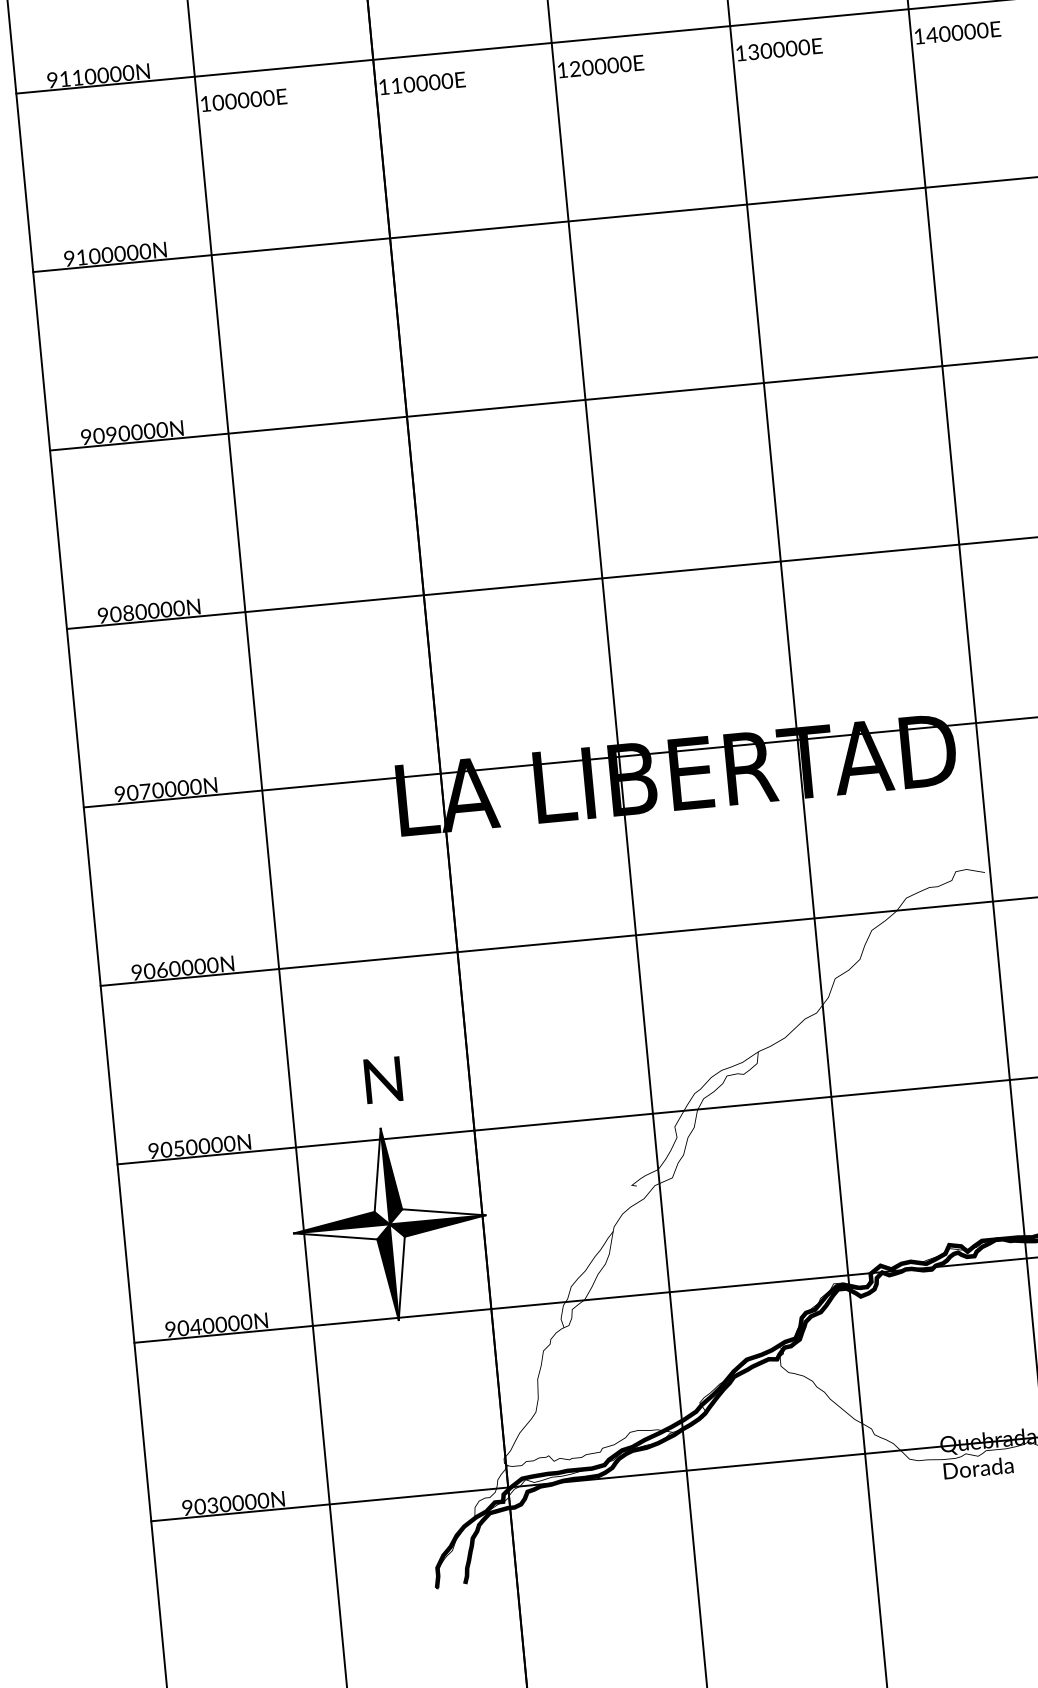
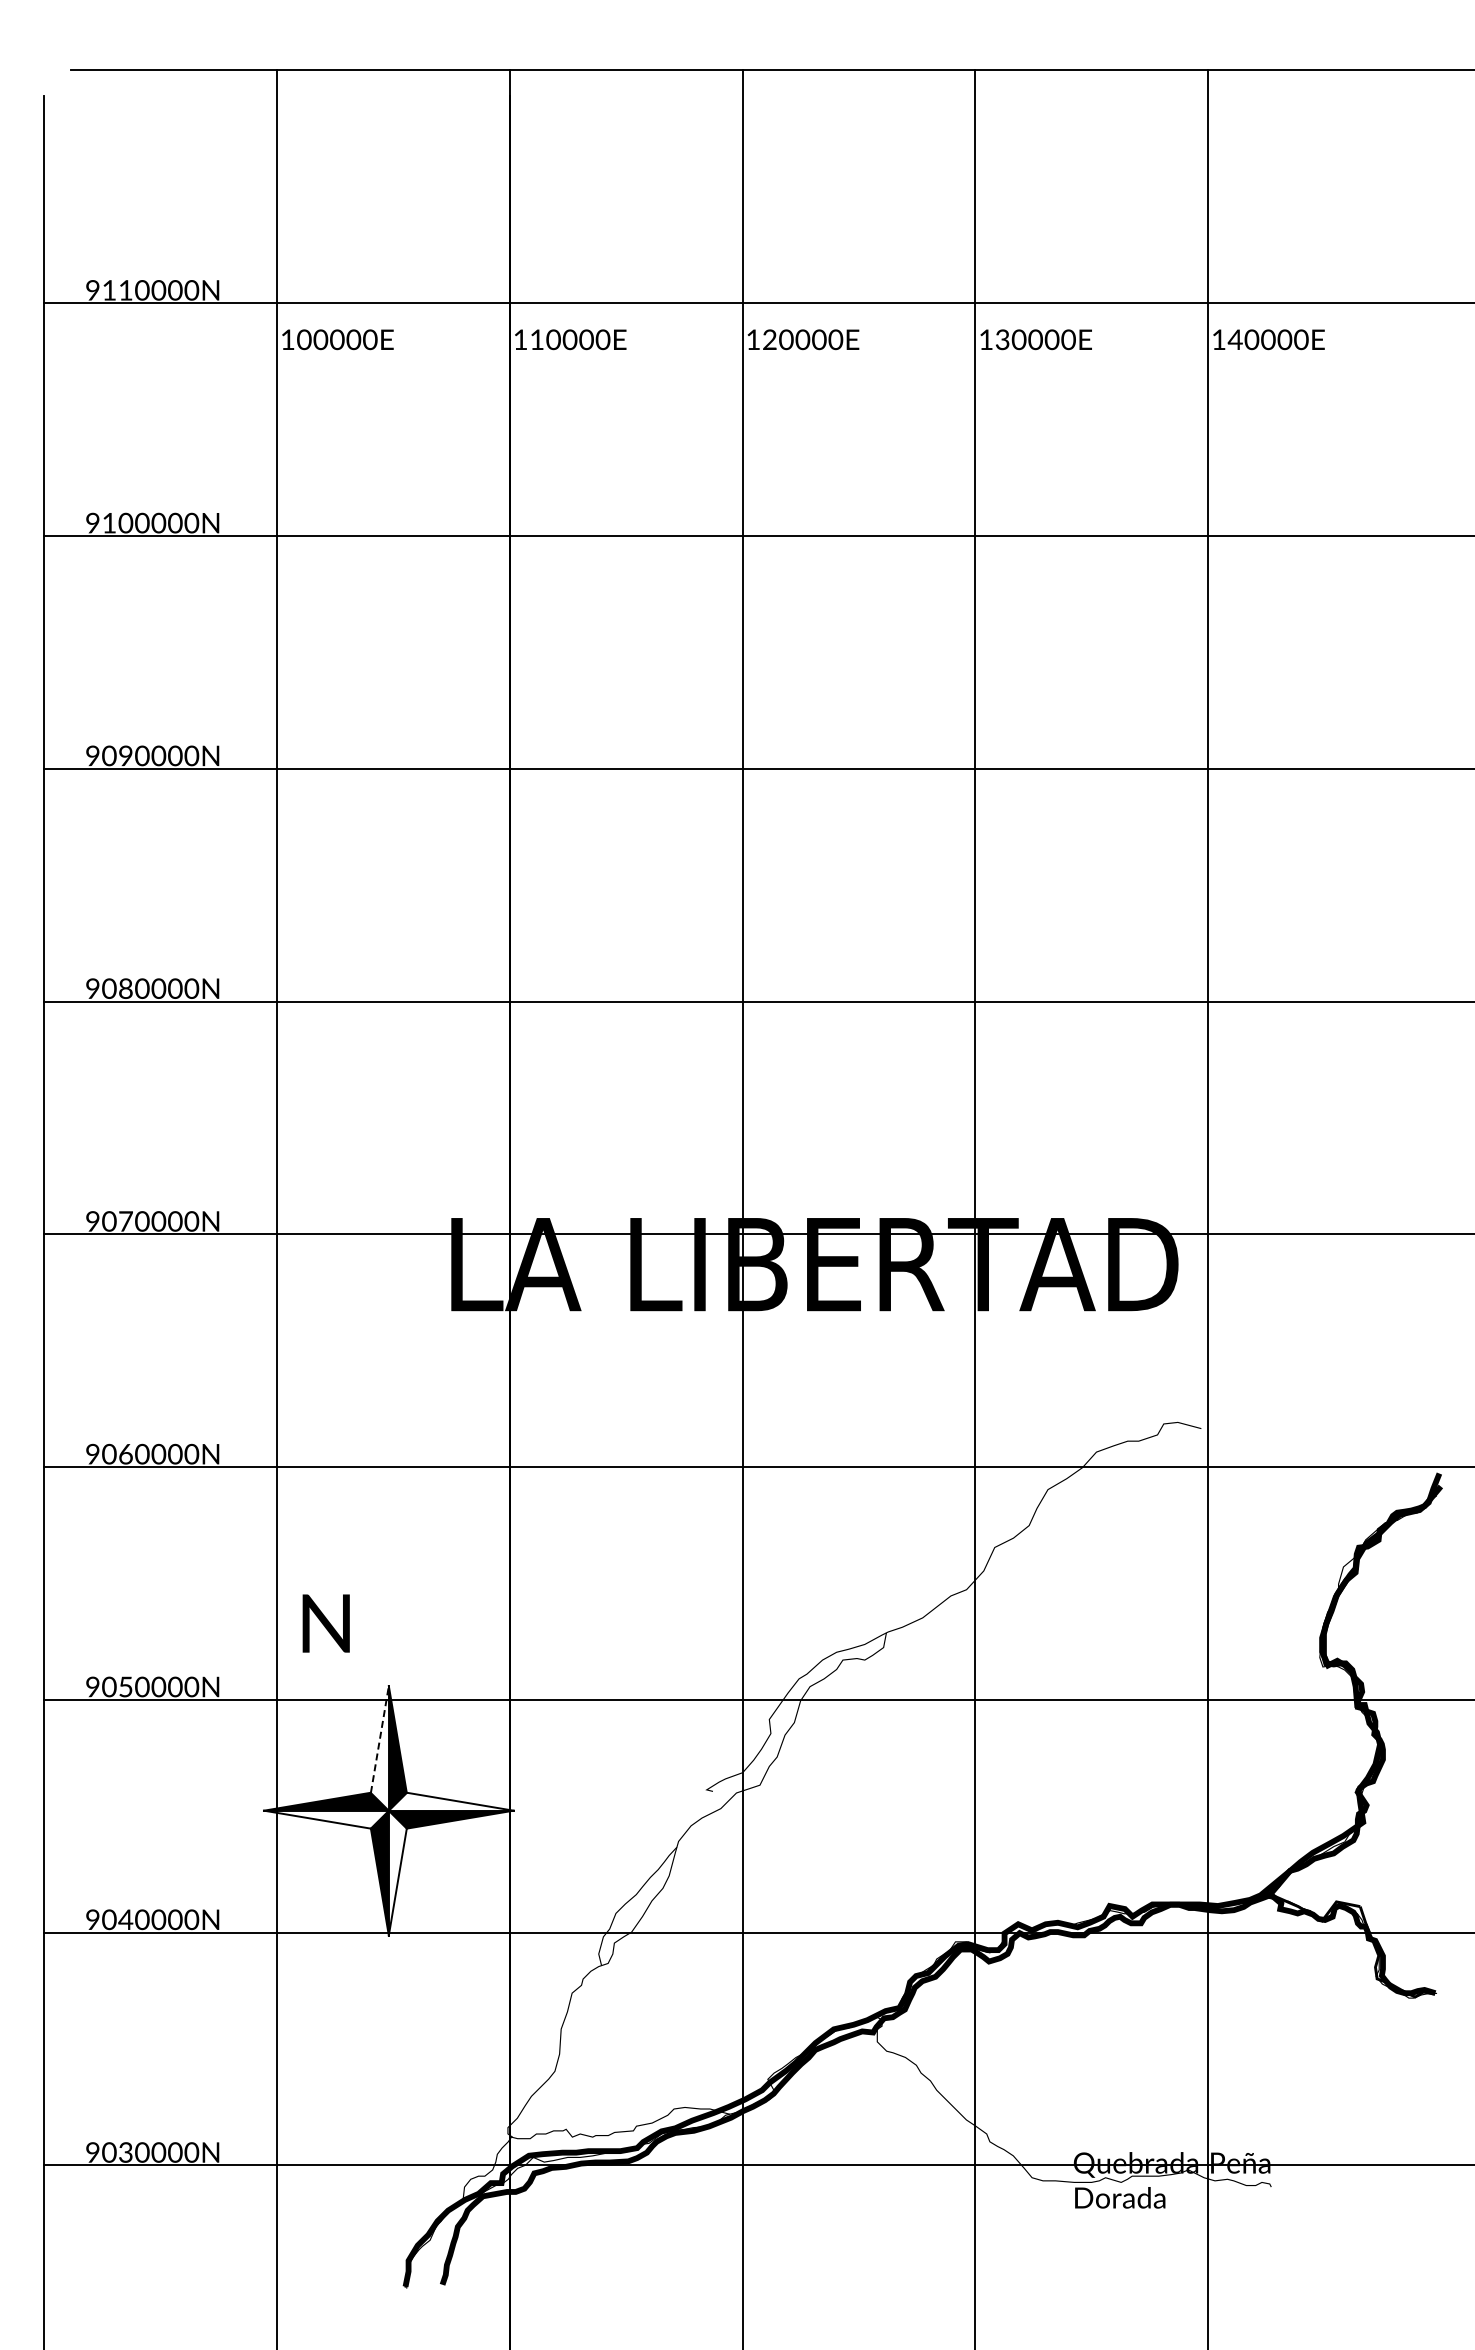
text: (382, 1080) -> (325, 1623), moved
line: (377, 1170) -> (379, 1739), solid -> dashed

